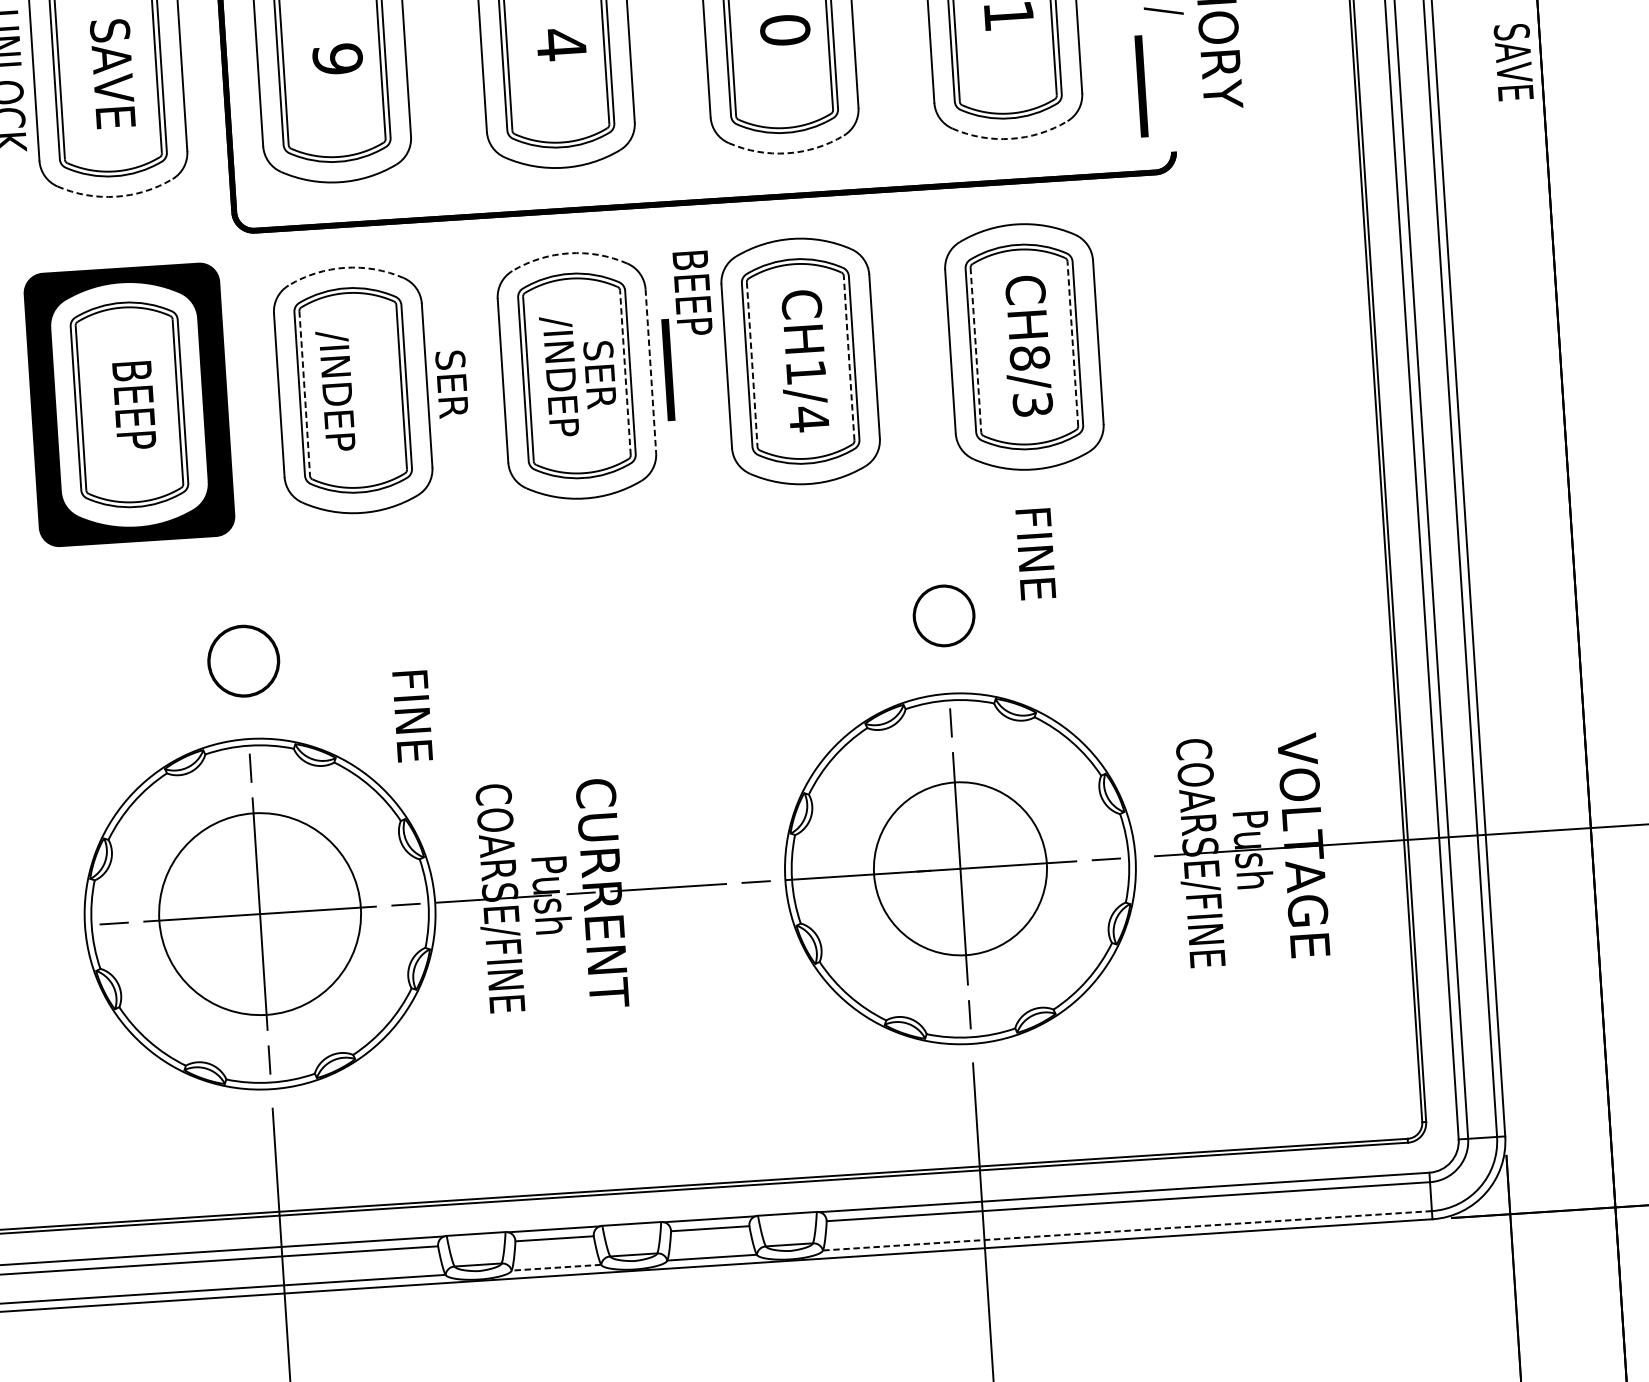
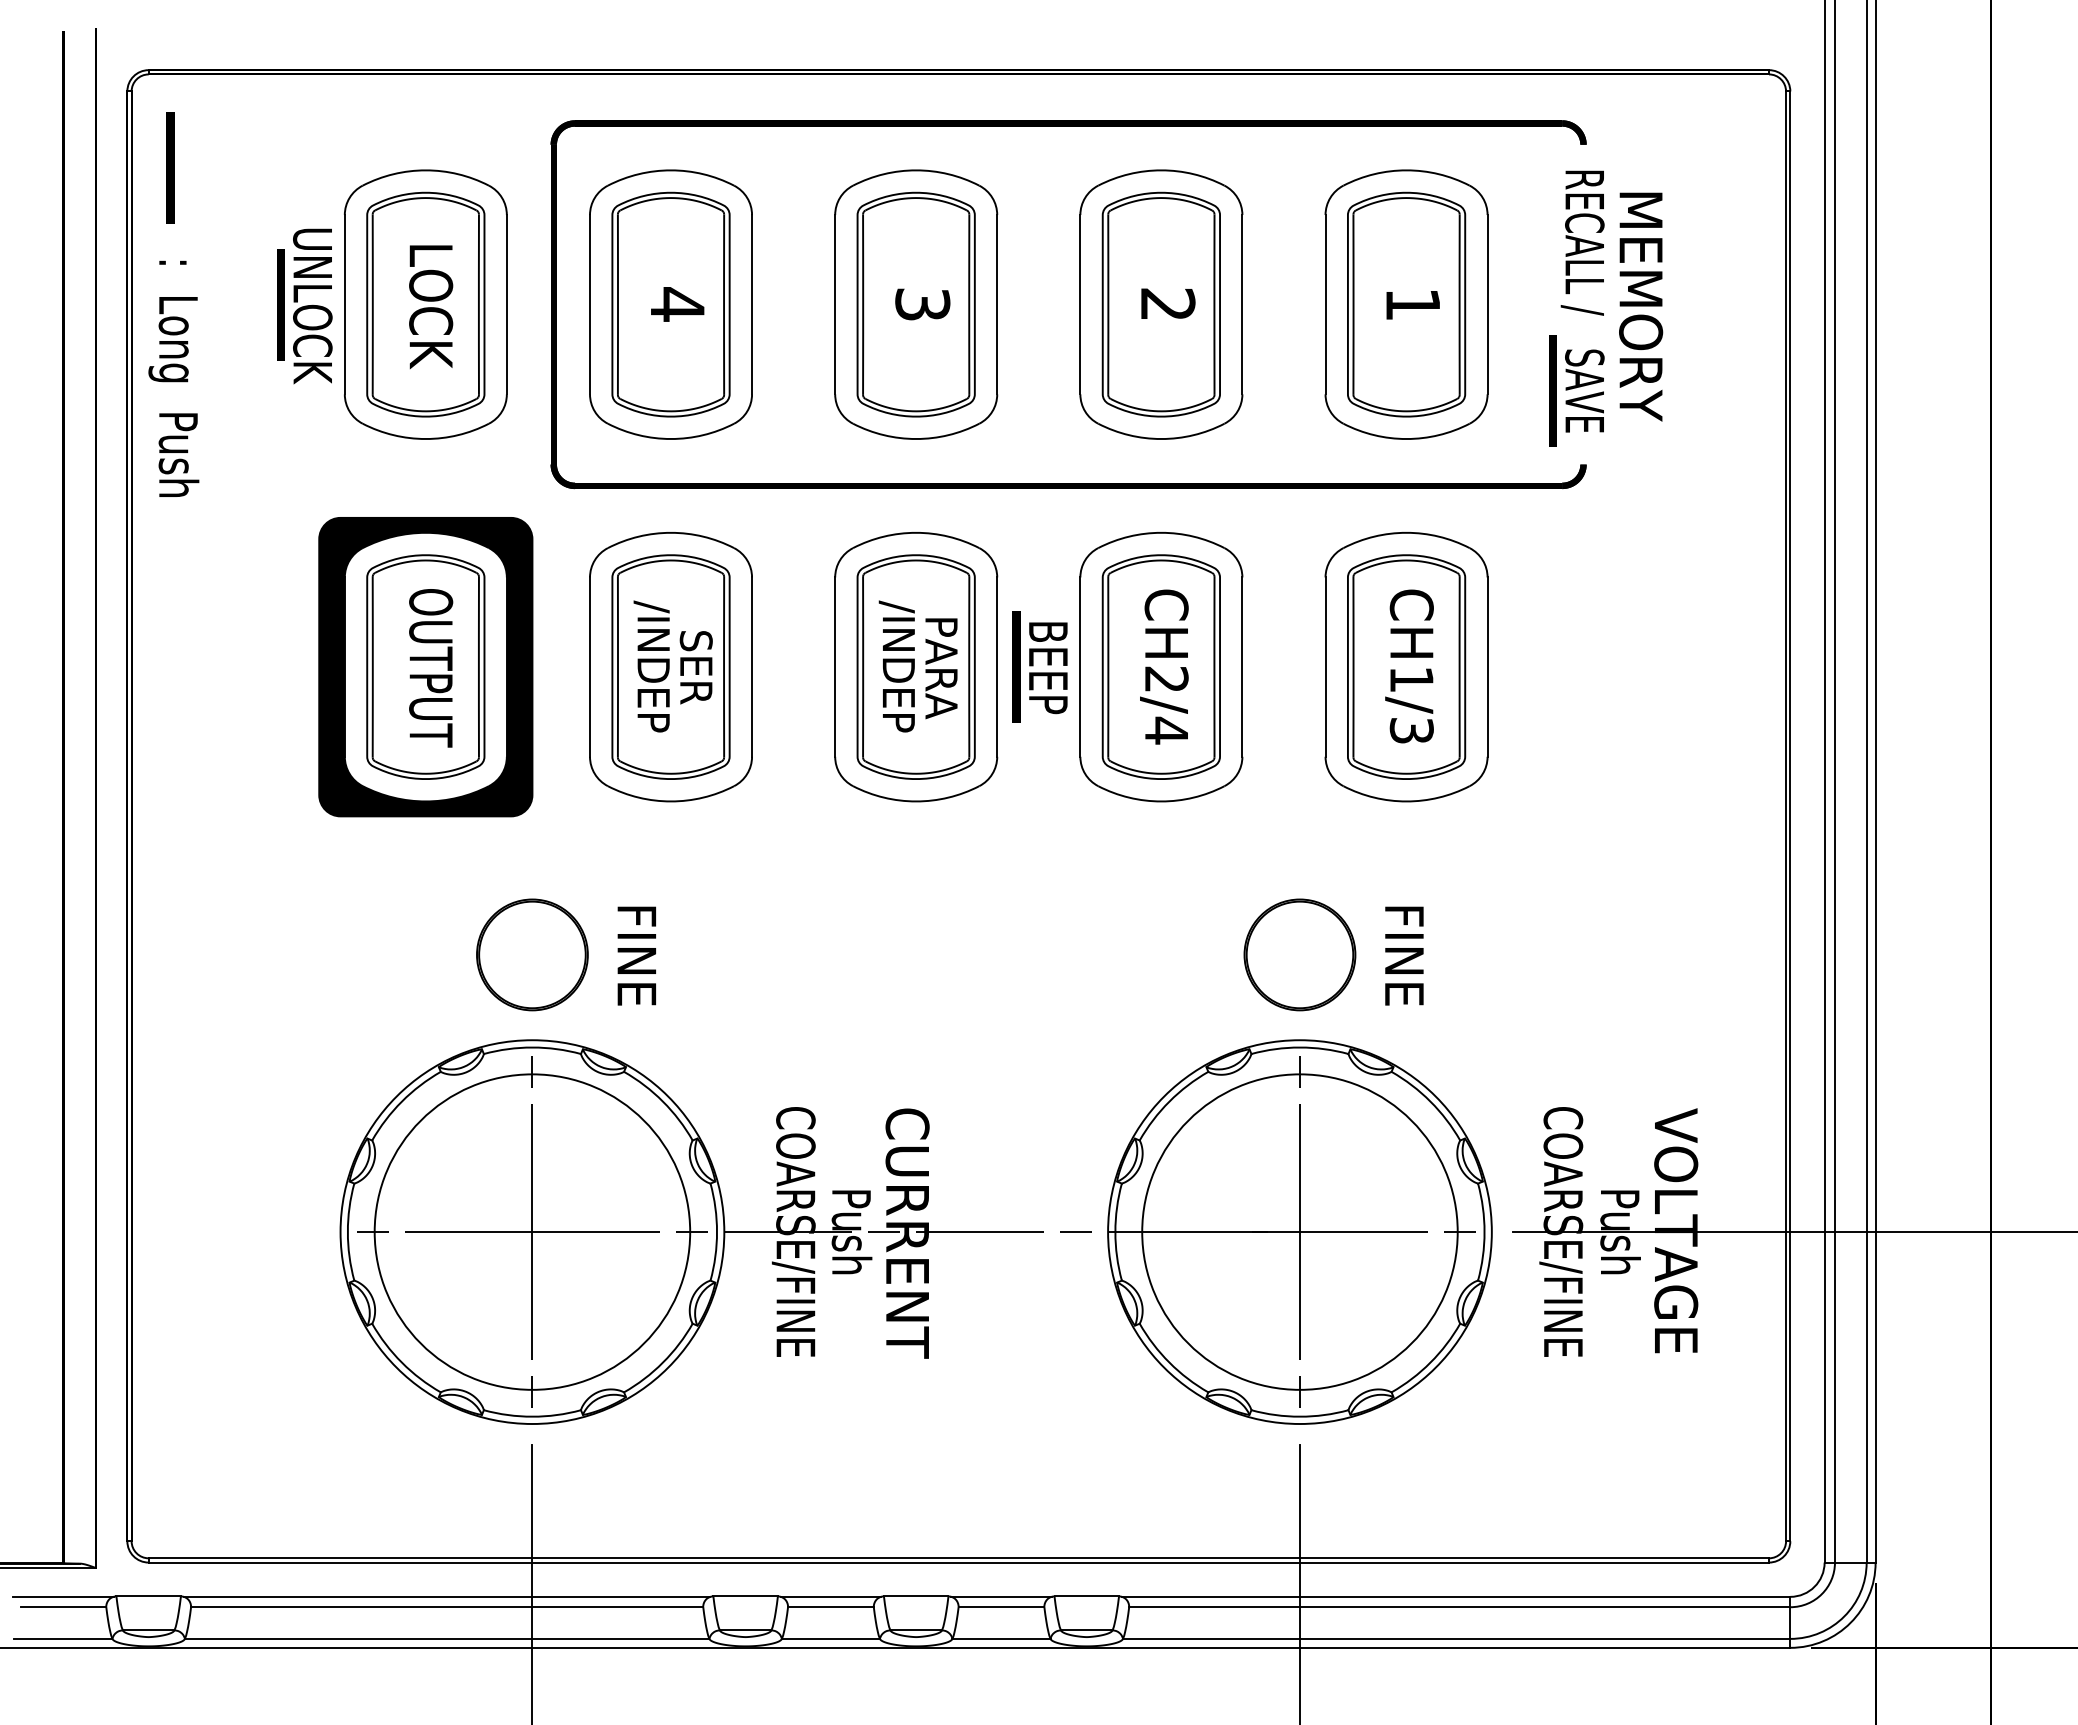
text: (784, 30) -> (1167, 304), 0 -> 2
text: (561, 44) -> (922, 304), 4 -> 3
text: (337, 59) -> (677, 304), 9 -> 4
text: (1513, 61) -> (1584, 390), moved
text: (113, 76) -> (431, 307), SAVE -> LOCK
arc: (1010, 139) -> (1406, 439), dashed -> solid
arc: (787, 153) -> (1161, 439), dashed -> solid
arc: (115, 197) -> (425, 439), dashed -> solid
arc: (569, 253) -> (916, 532), dashed -> solid
arc: (345, 267) -> (671, 532), dashed -> solid
text: (692, 293) -> (1048, 668), moved
line: (1072, 344) -> (1459, 667), dashed -> solid
line: (975, 349) -> (1353, 666), dashed -> solid
text: (1029, 357) -> (1411, 679), CH8/3 -> CH1/3
line: (849, 358) -> (1214, 667), dashed -> solid
line: (752, 364) -> (1108, 666), dashed -> solid
line: (651, 371) -> (997, 667), dashed -> solid
text: (806, 371) -> (1166, 678), CH1/4 -> CH2/4
line: (625, 373) -> (969, 667), dashed -> solid
text: (600, 375) -> (941, 668), SER -> PARA
text: (451, 384) -> (695, 667), moved
line: (304, 392) -> (617, 666), dashed -> solid
text: (134, 405) -> (431, 668), BEEP -> OUTPUT
text: (1035, 553) -> (1404, 955), moved
part: (943, 615) -> (1299, 954), size x1.67
part: (243, 660) -> (532, 954), size x1.43
text: (412, 715) -> (636, 955), moved
circle: (959, 868) -> (1299, 1231), size x1.67
circle: (260, 913) -> (532, 1231), size x1.43
line: (1127, 1230) -> (1456, 1638), dashed -> solid
line: (556, 1267) -> (830, 1638), dashed -> solid

